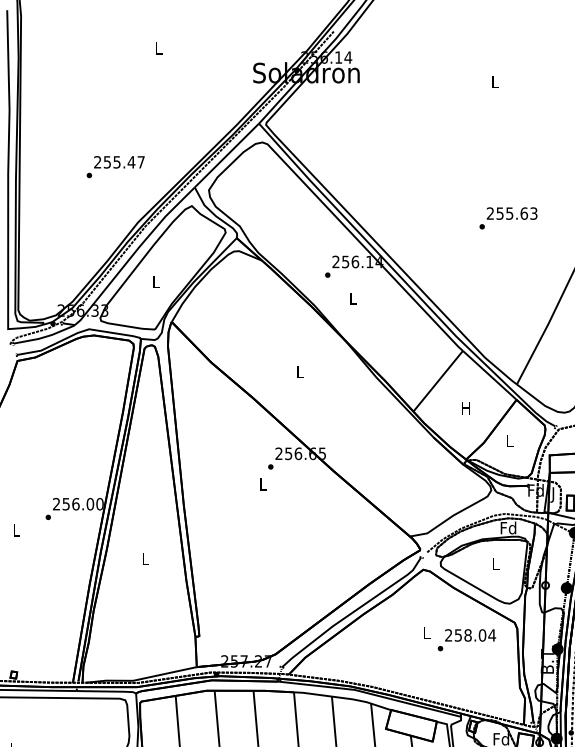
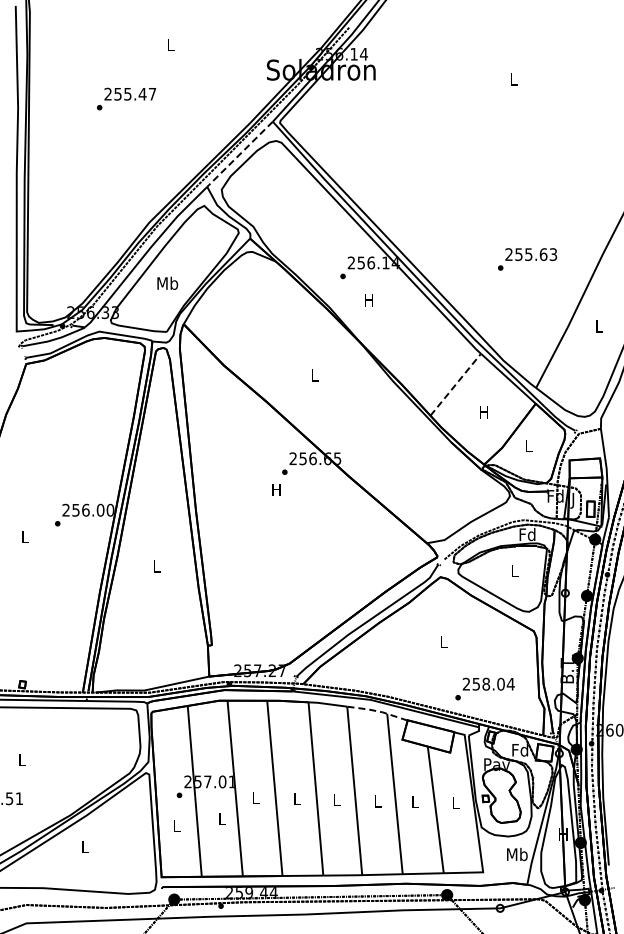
line: (226, 155) -> (239, 154), solid -> dashed
text: (115, 166) -> (126, 98), moved
text: (508, 218) -> (527, 259), moved
text: (155, 281) -> (167, 282), L -> Mb
text: (352, 298) -> (368, 300), L -> H
line: (437, 381) -> (455, 384), solid -> dashed
text: (262, 483) -> (276, 489), L -> H
text: (466, 639) -> (484, 688), moved
line: (362, 701) -> (378, 711), solid -> dashed

